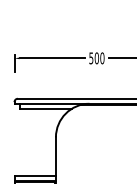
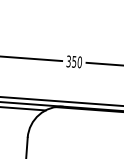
text: (93, 58) -> (70, 61), 500 -> 350

